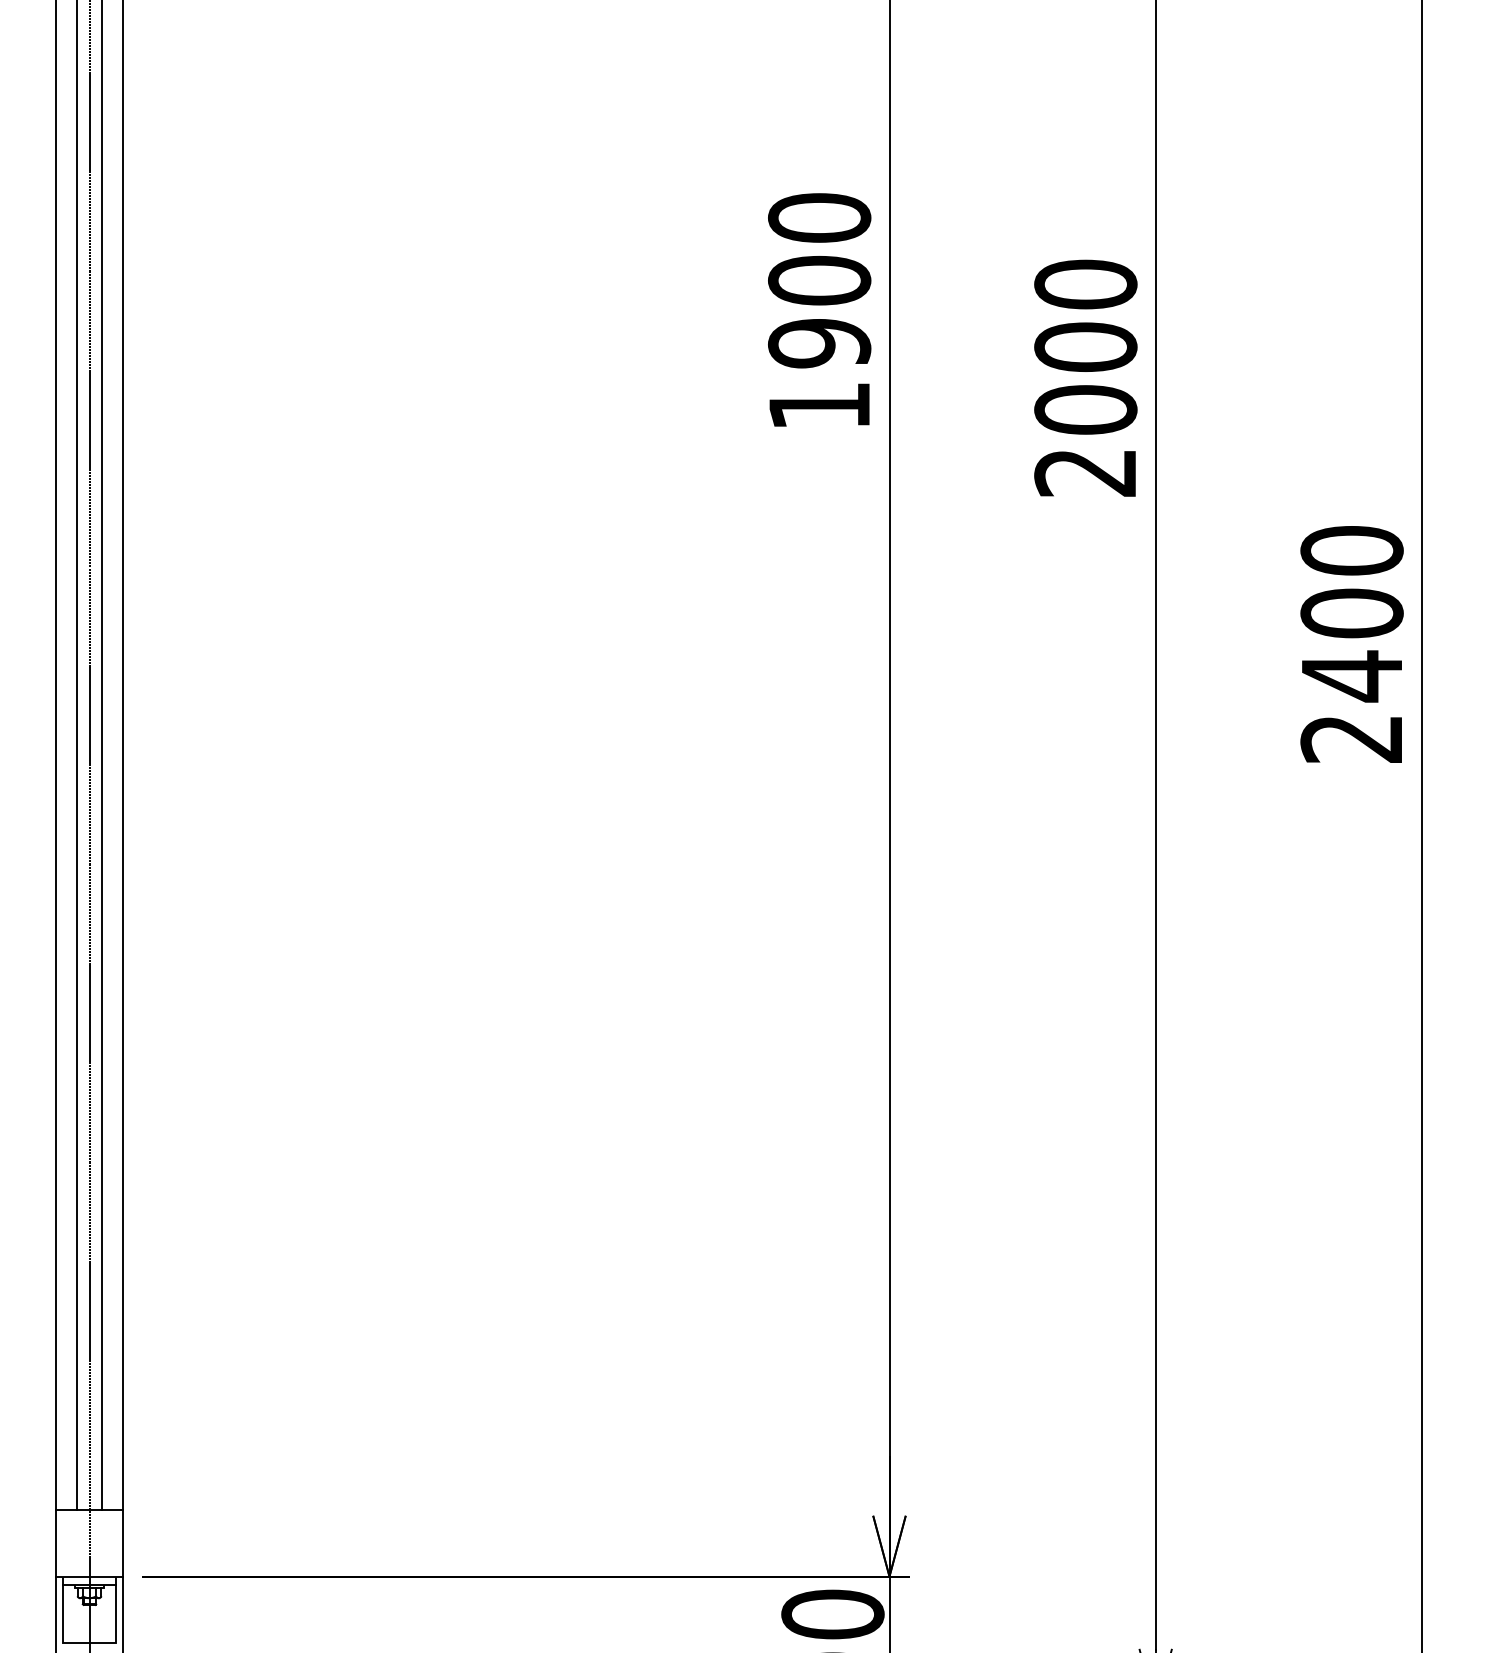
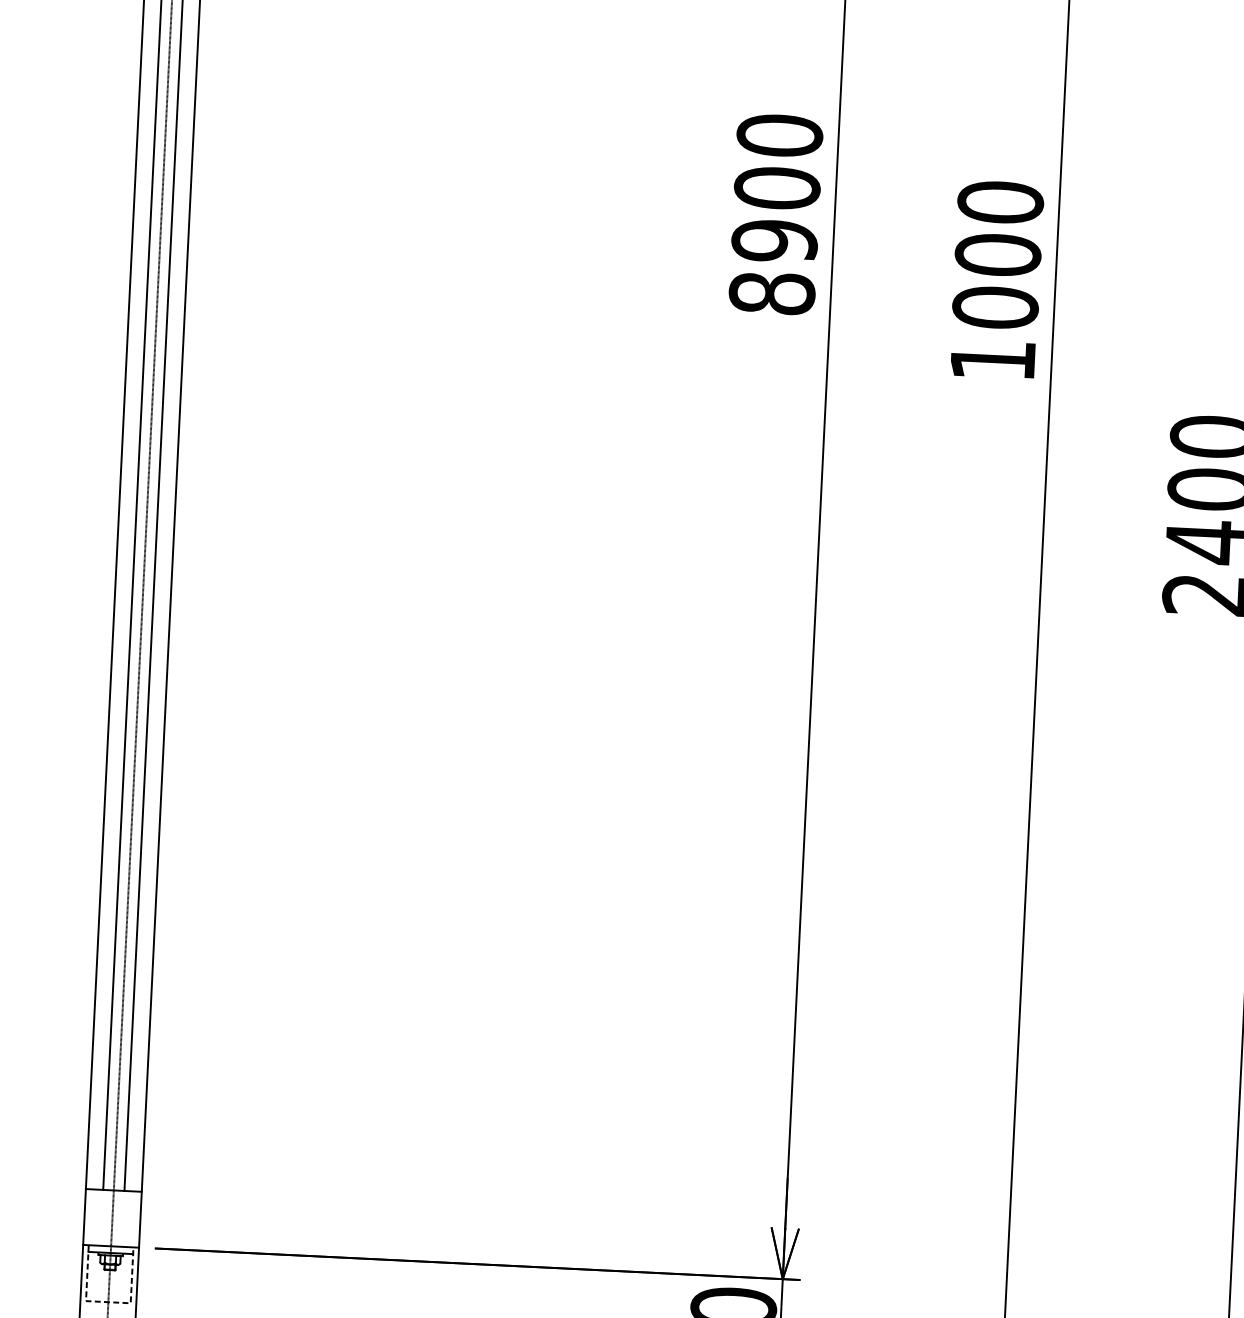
text: (819, 405) -> (772, 293), 1900 -> 8900
text: (1084, 473) -> (991, 361), 2000 -> 1000
line: (89, 1643) -> (108, 1302), solid -> dashed

